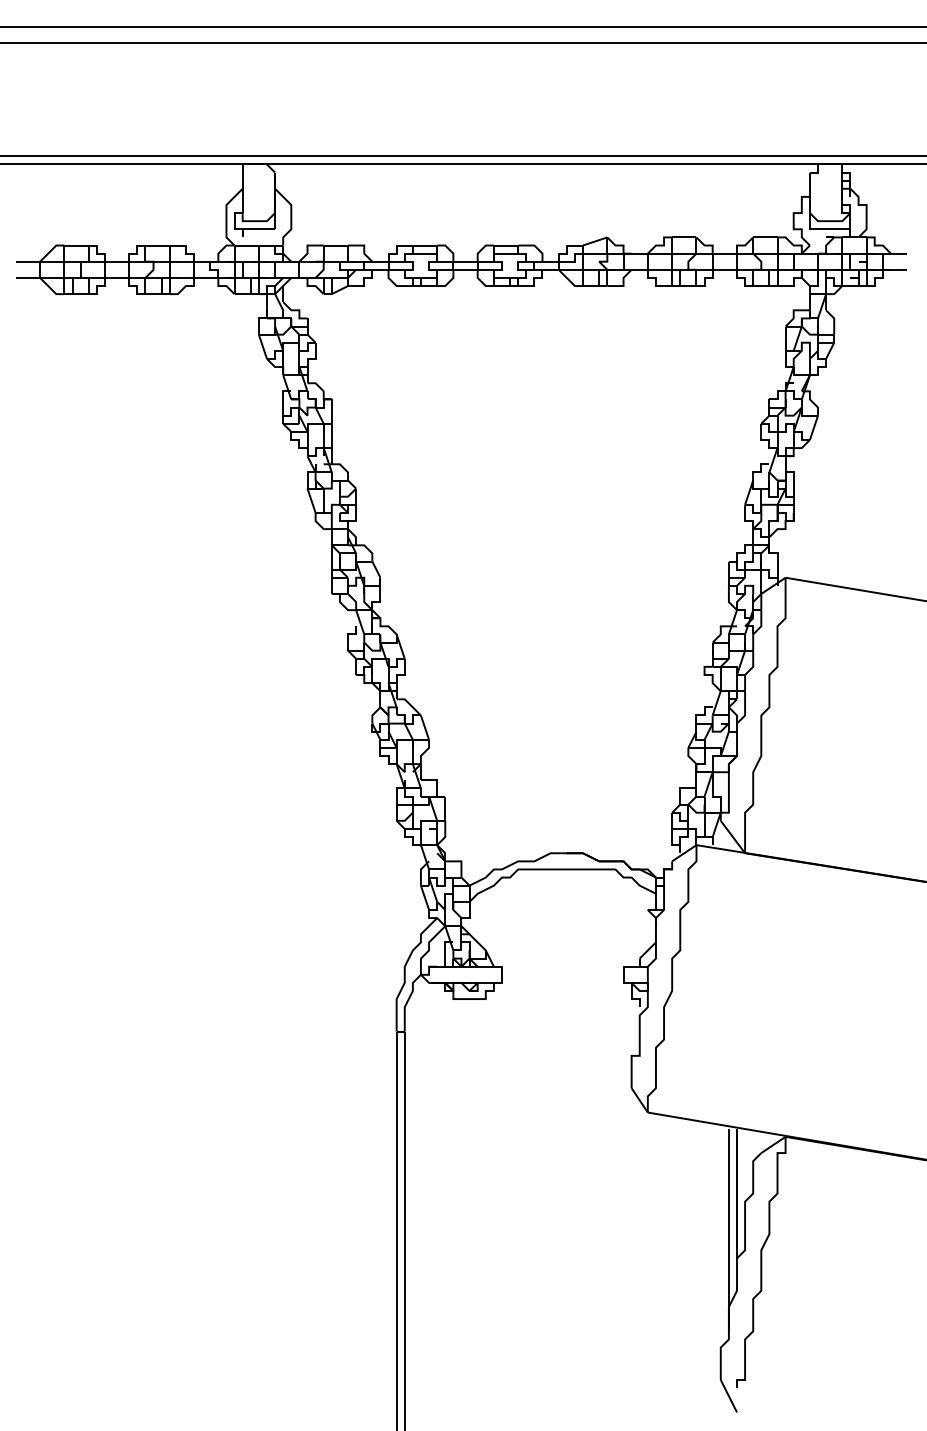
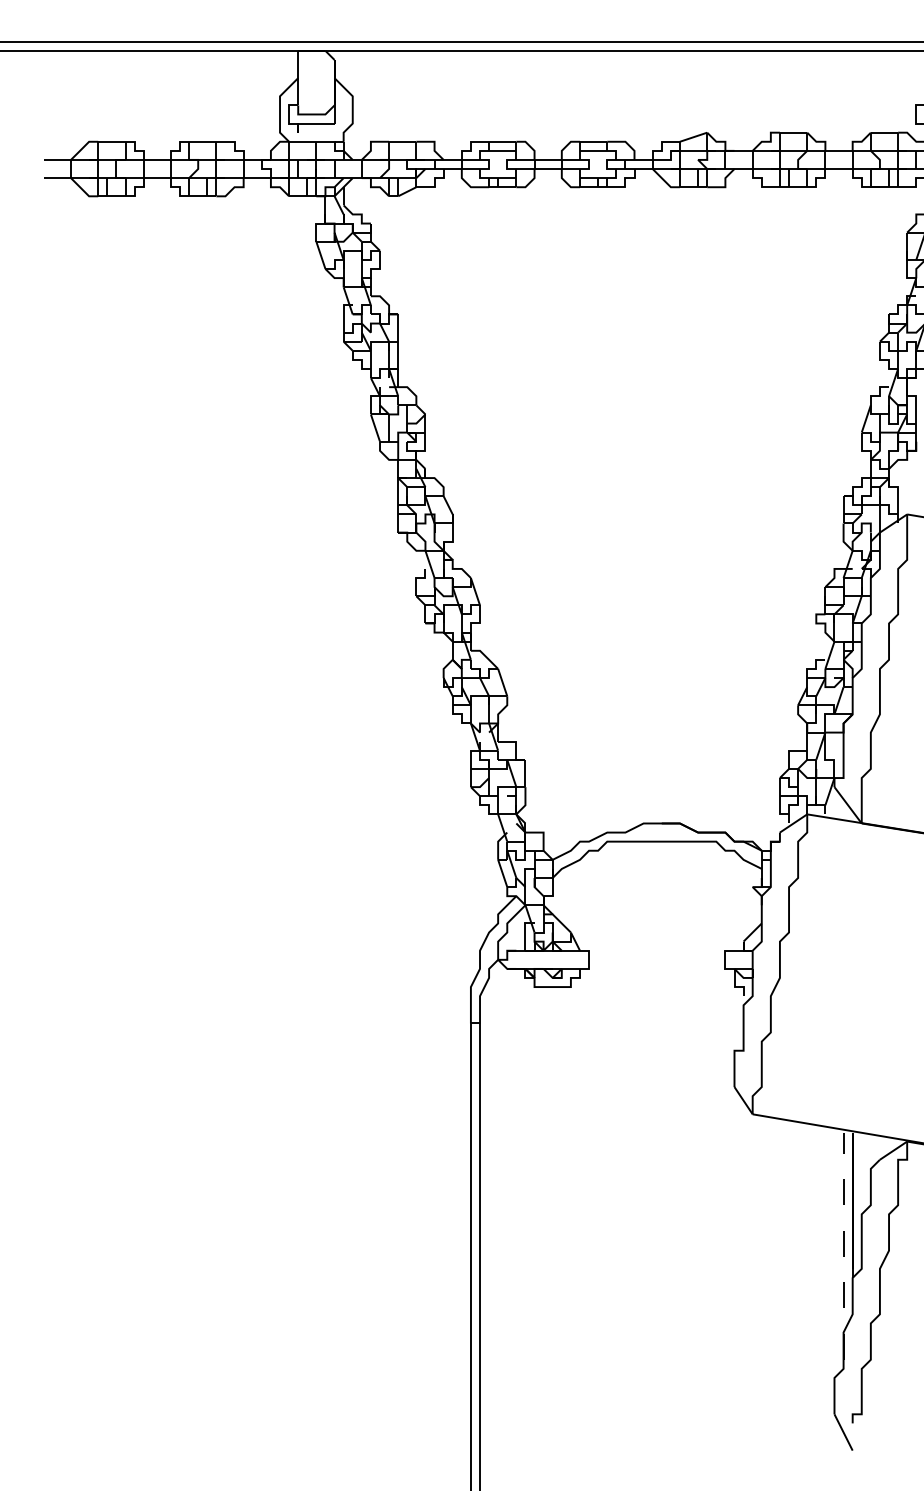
line: (728, 1229) -> (843, 1245), solid -> dashed

